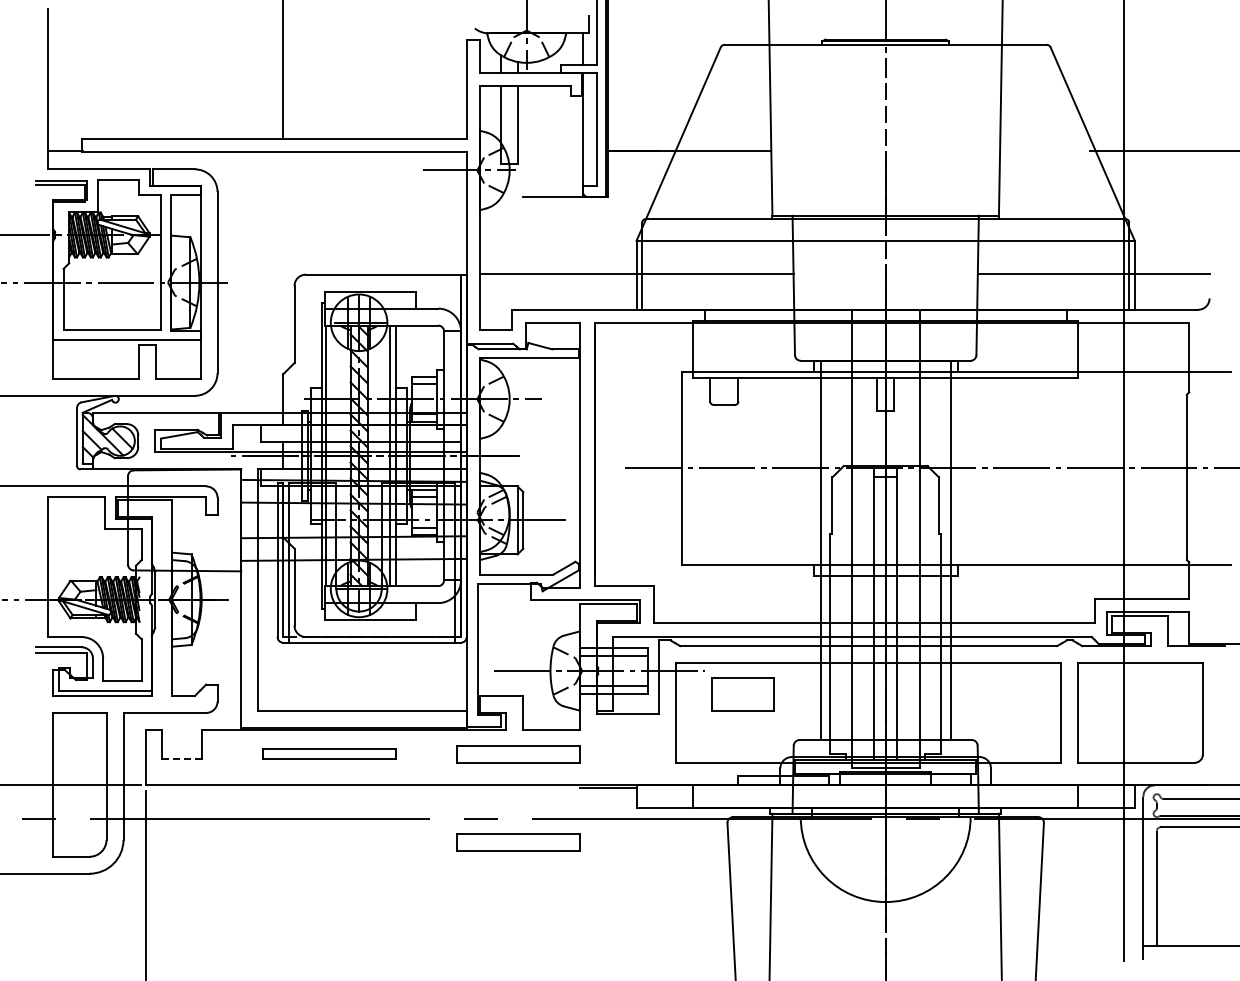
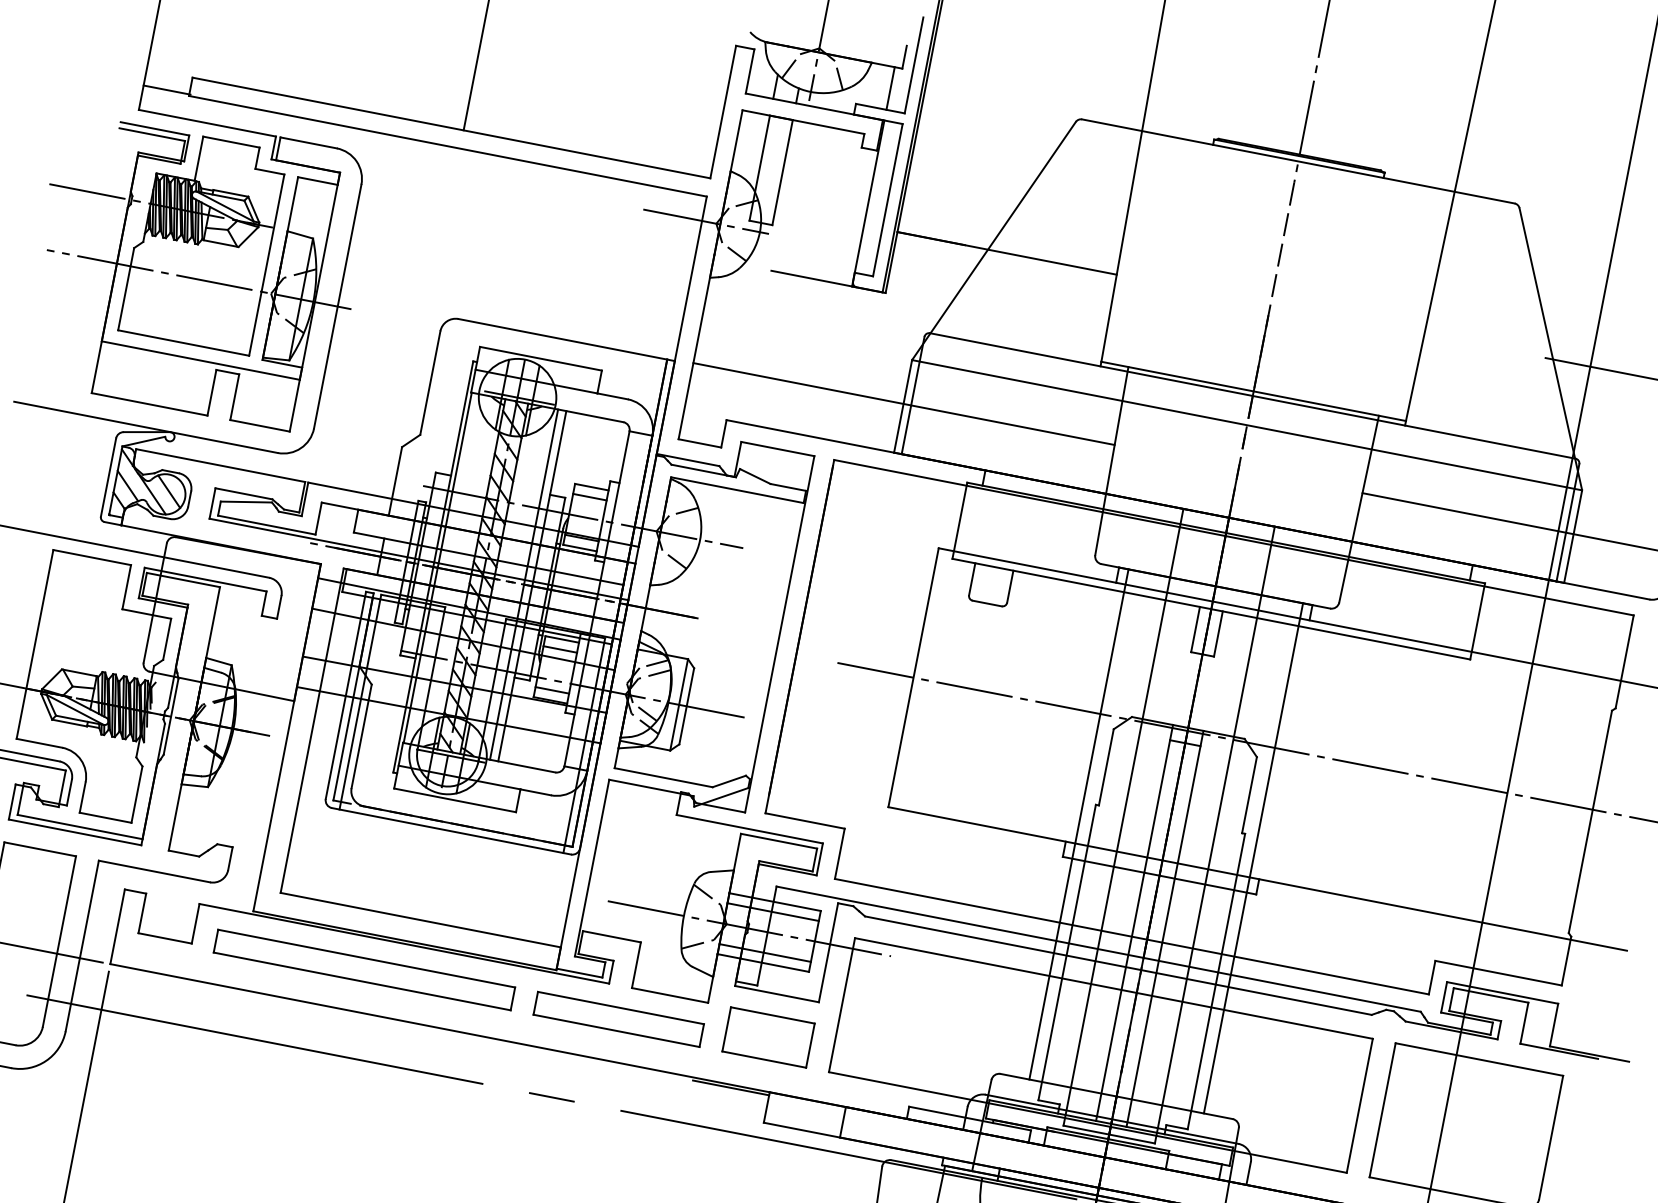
part: (742, 694) -> (767, 1037), moved
part: (329, 754) -> (364, 970), size x1.67
line: (181, 759) -> (164, 938), dashed -> solid
part: (518, 842) -> (596, 1138), removed

